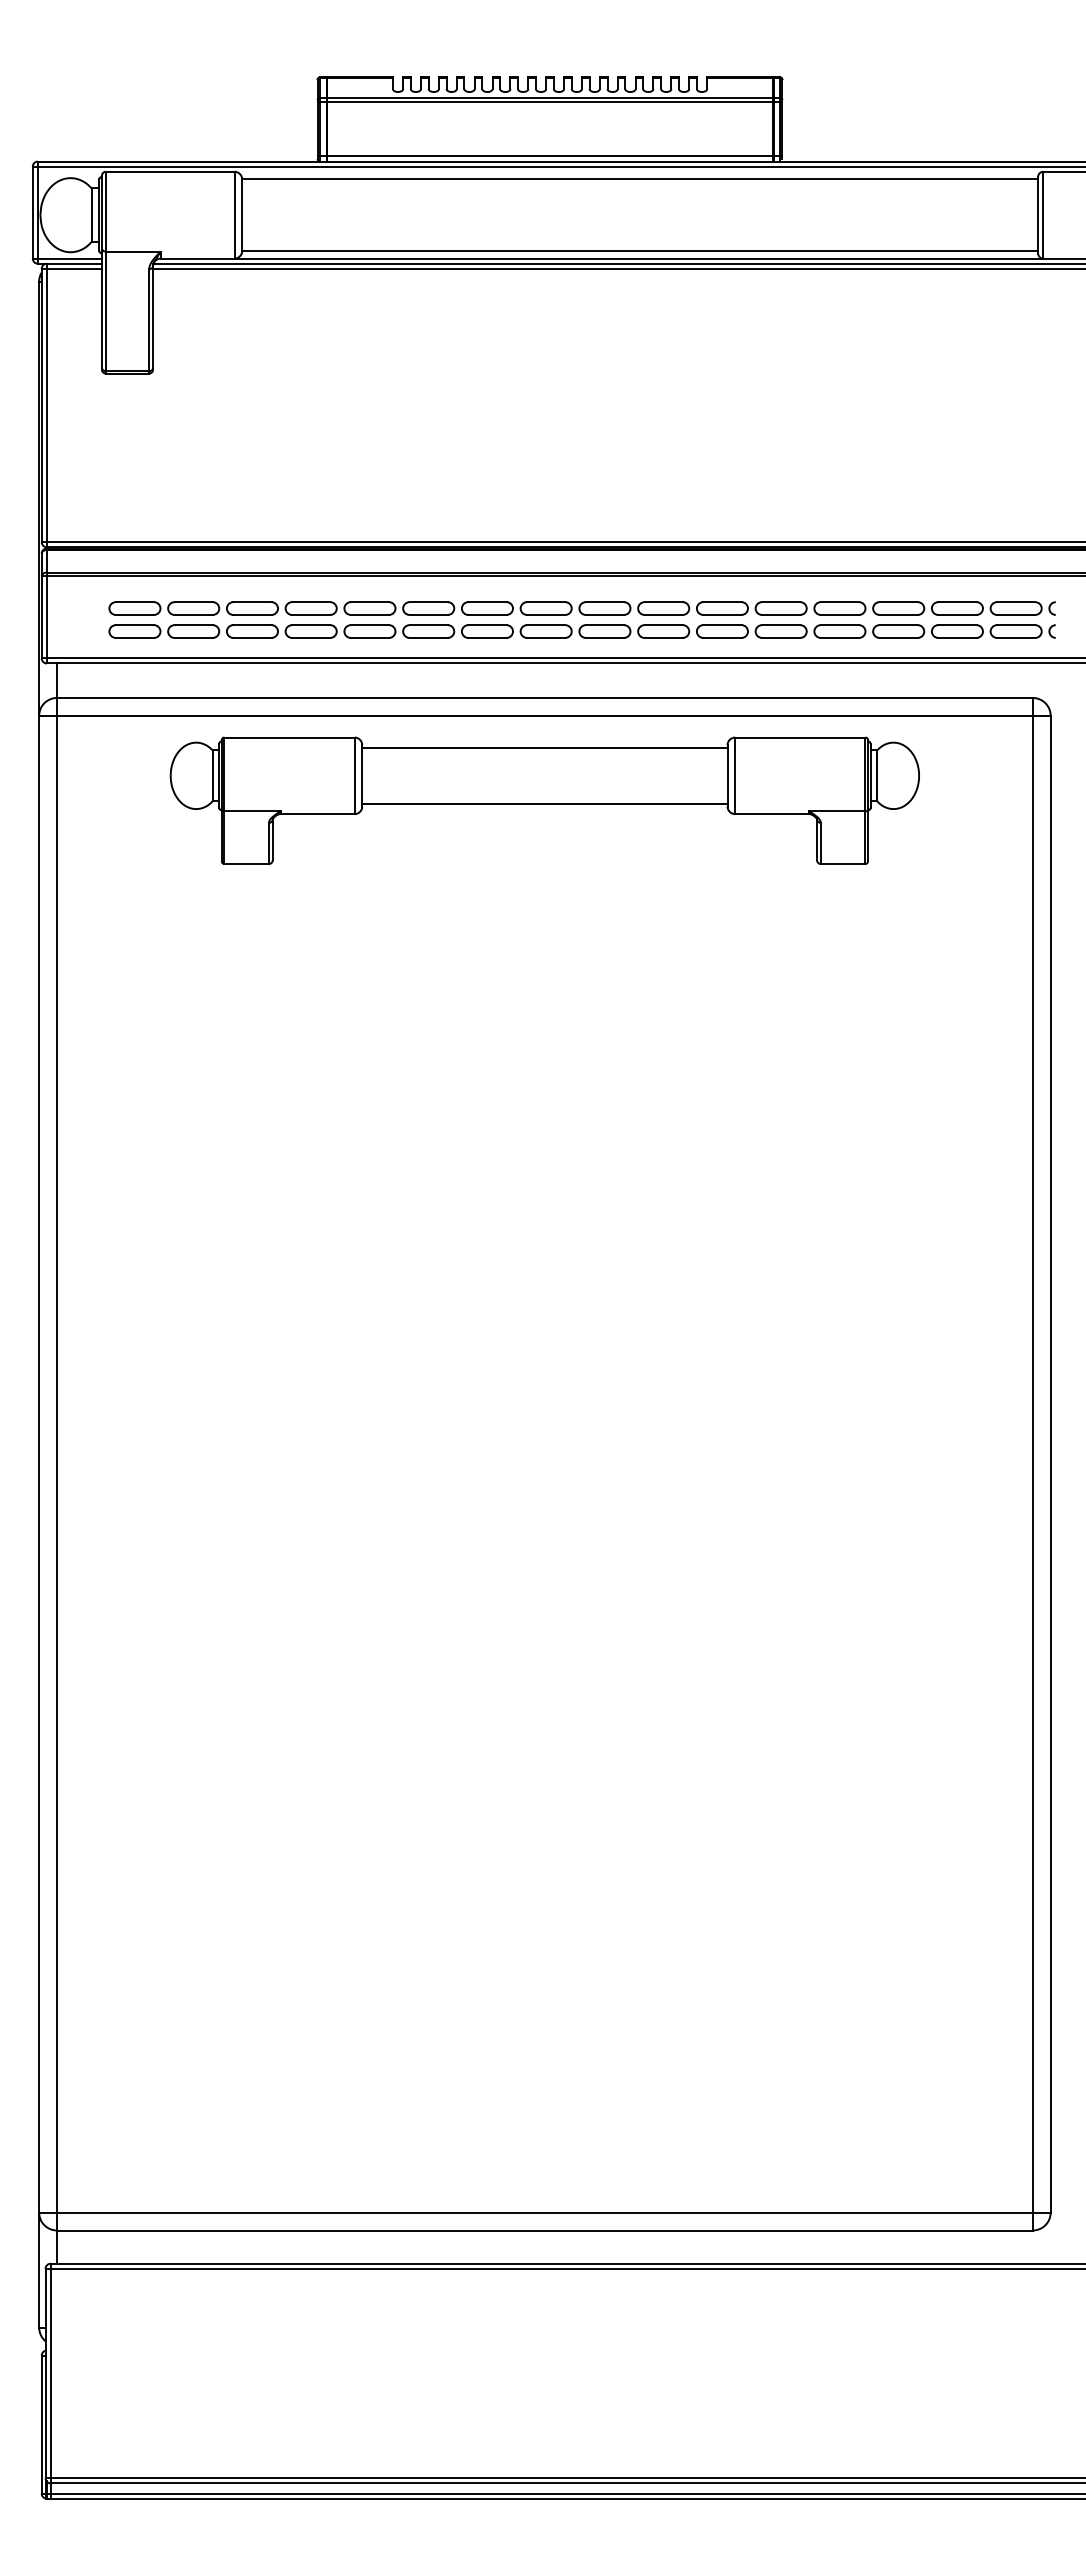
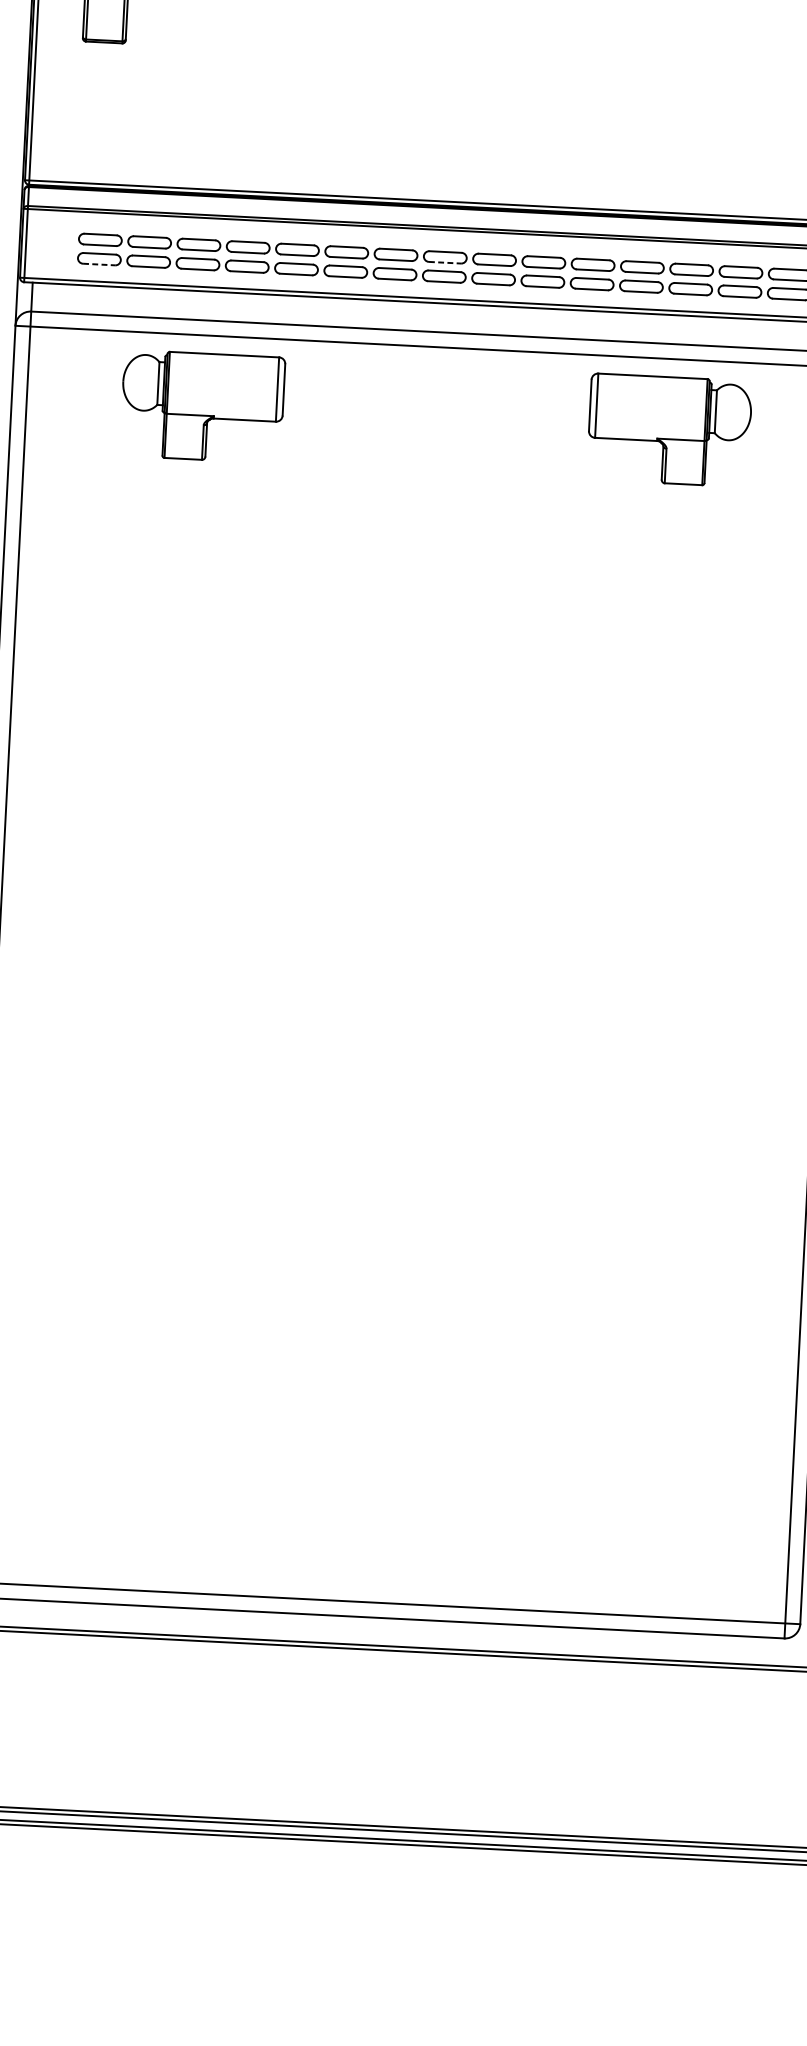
line: (546, 614) -> (445, 262), solid -> dashed
line: (135, 637) -> (99, 264), solid -> dashed
line: (544, 747) -> (437, 373), removed
line: (544, 803) -> (435, 420), removed

